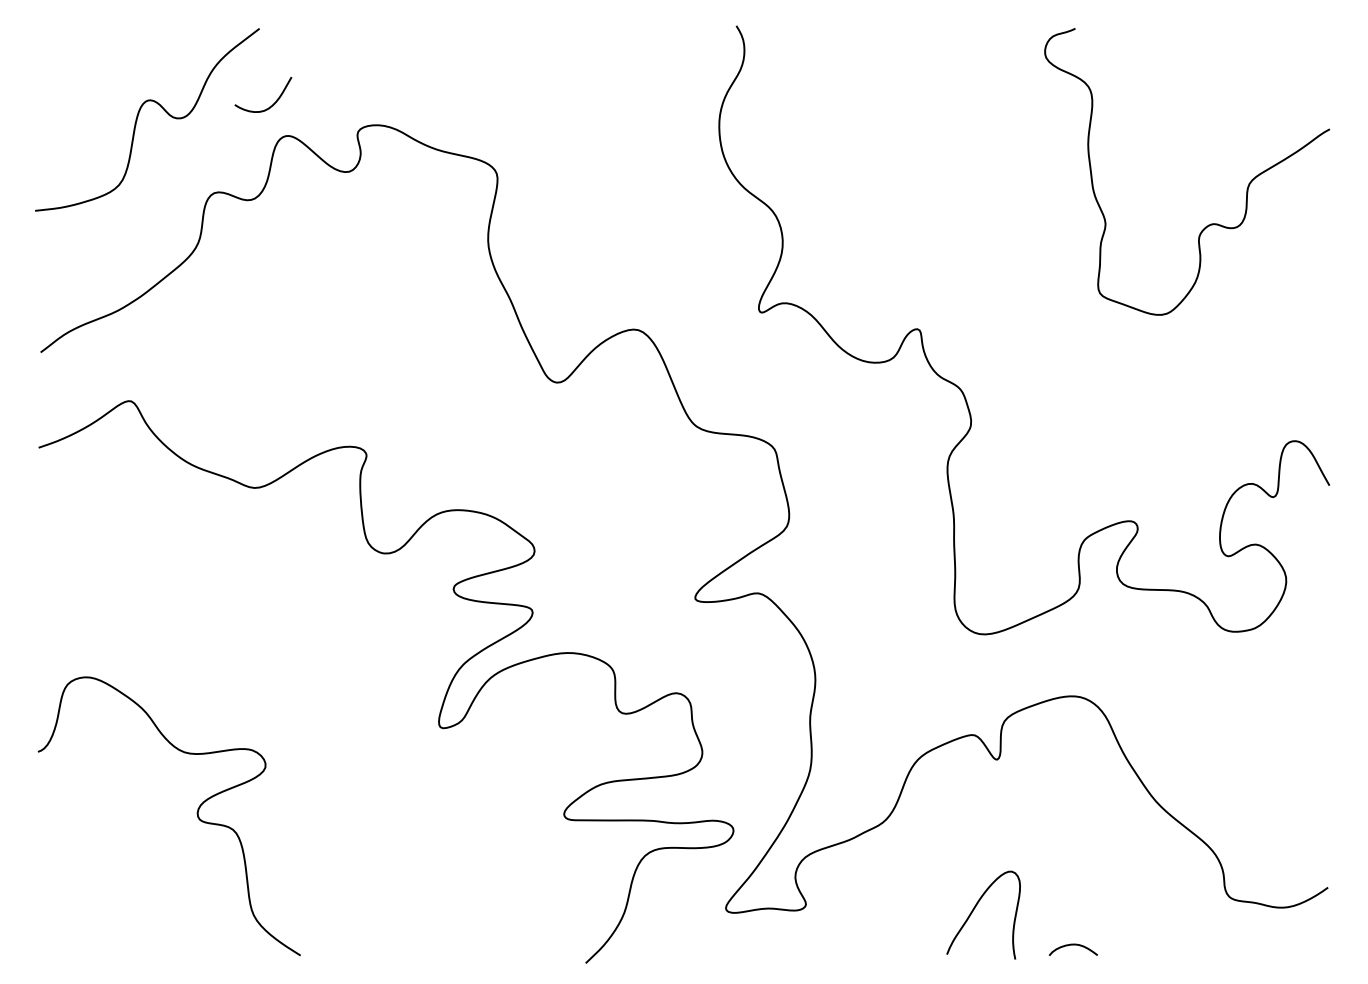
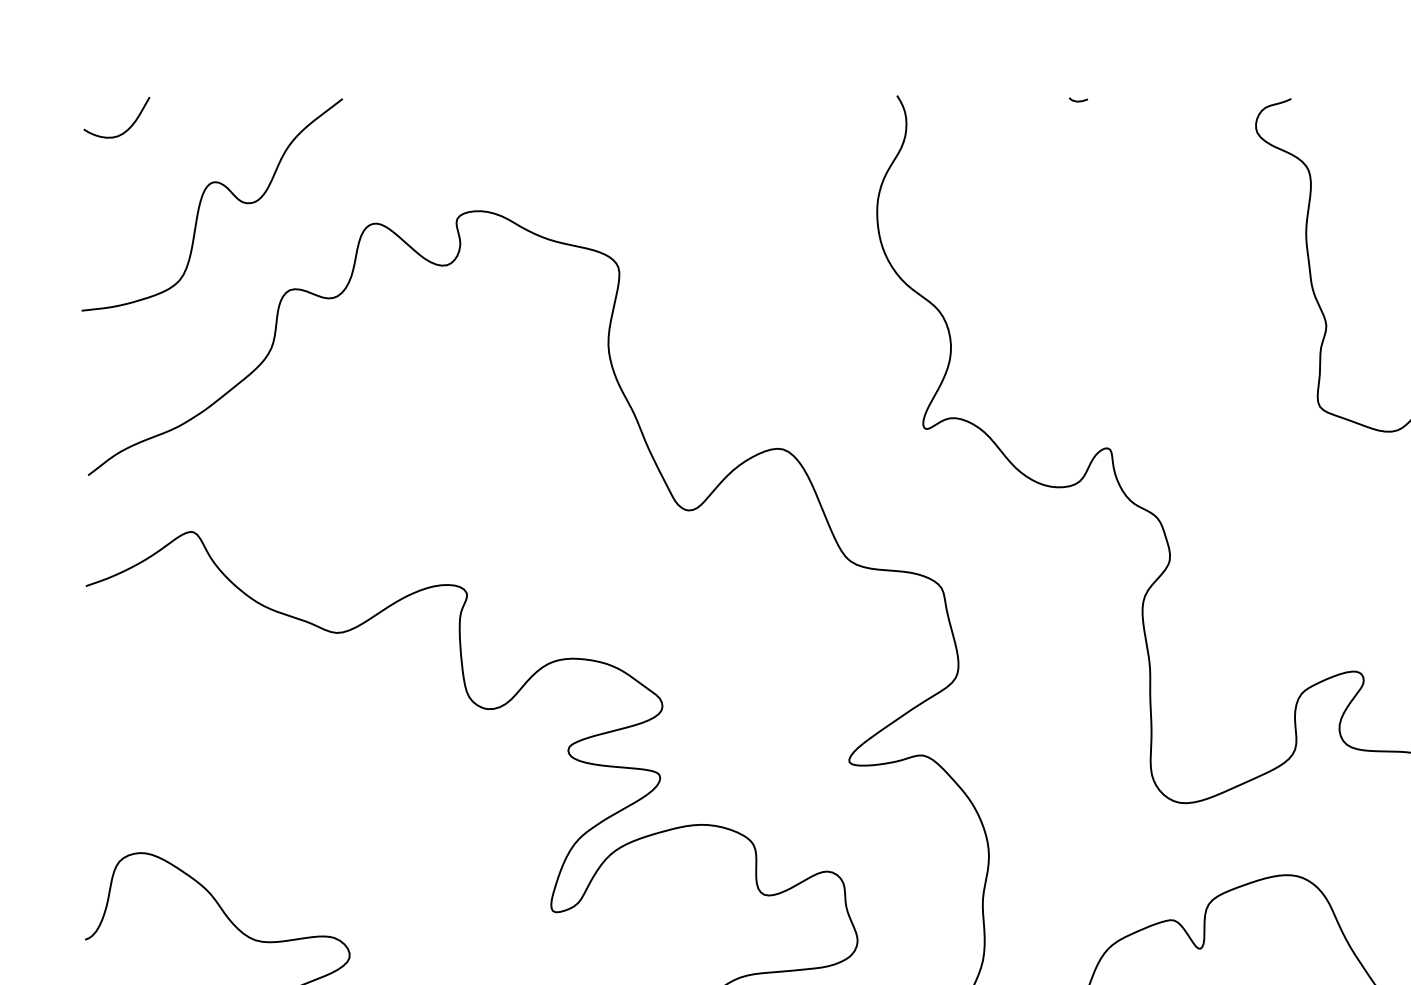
line: (893, 29) -> (1079, 99), added
curve: (269, 106) -> (124, 131), moved

